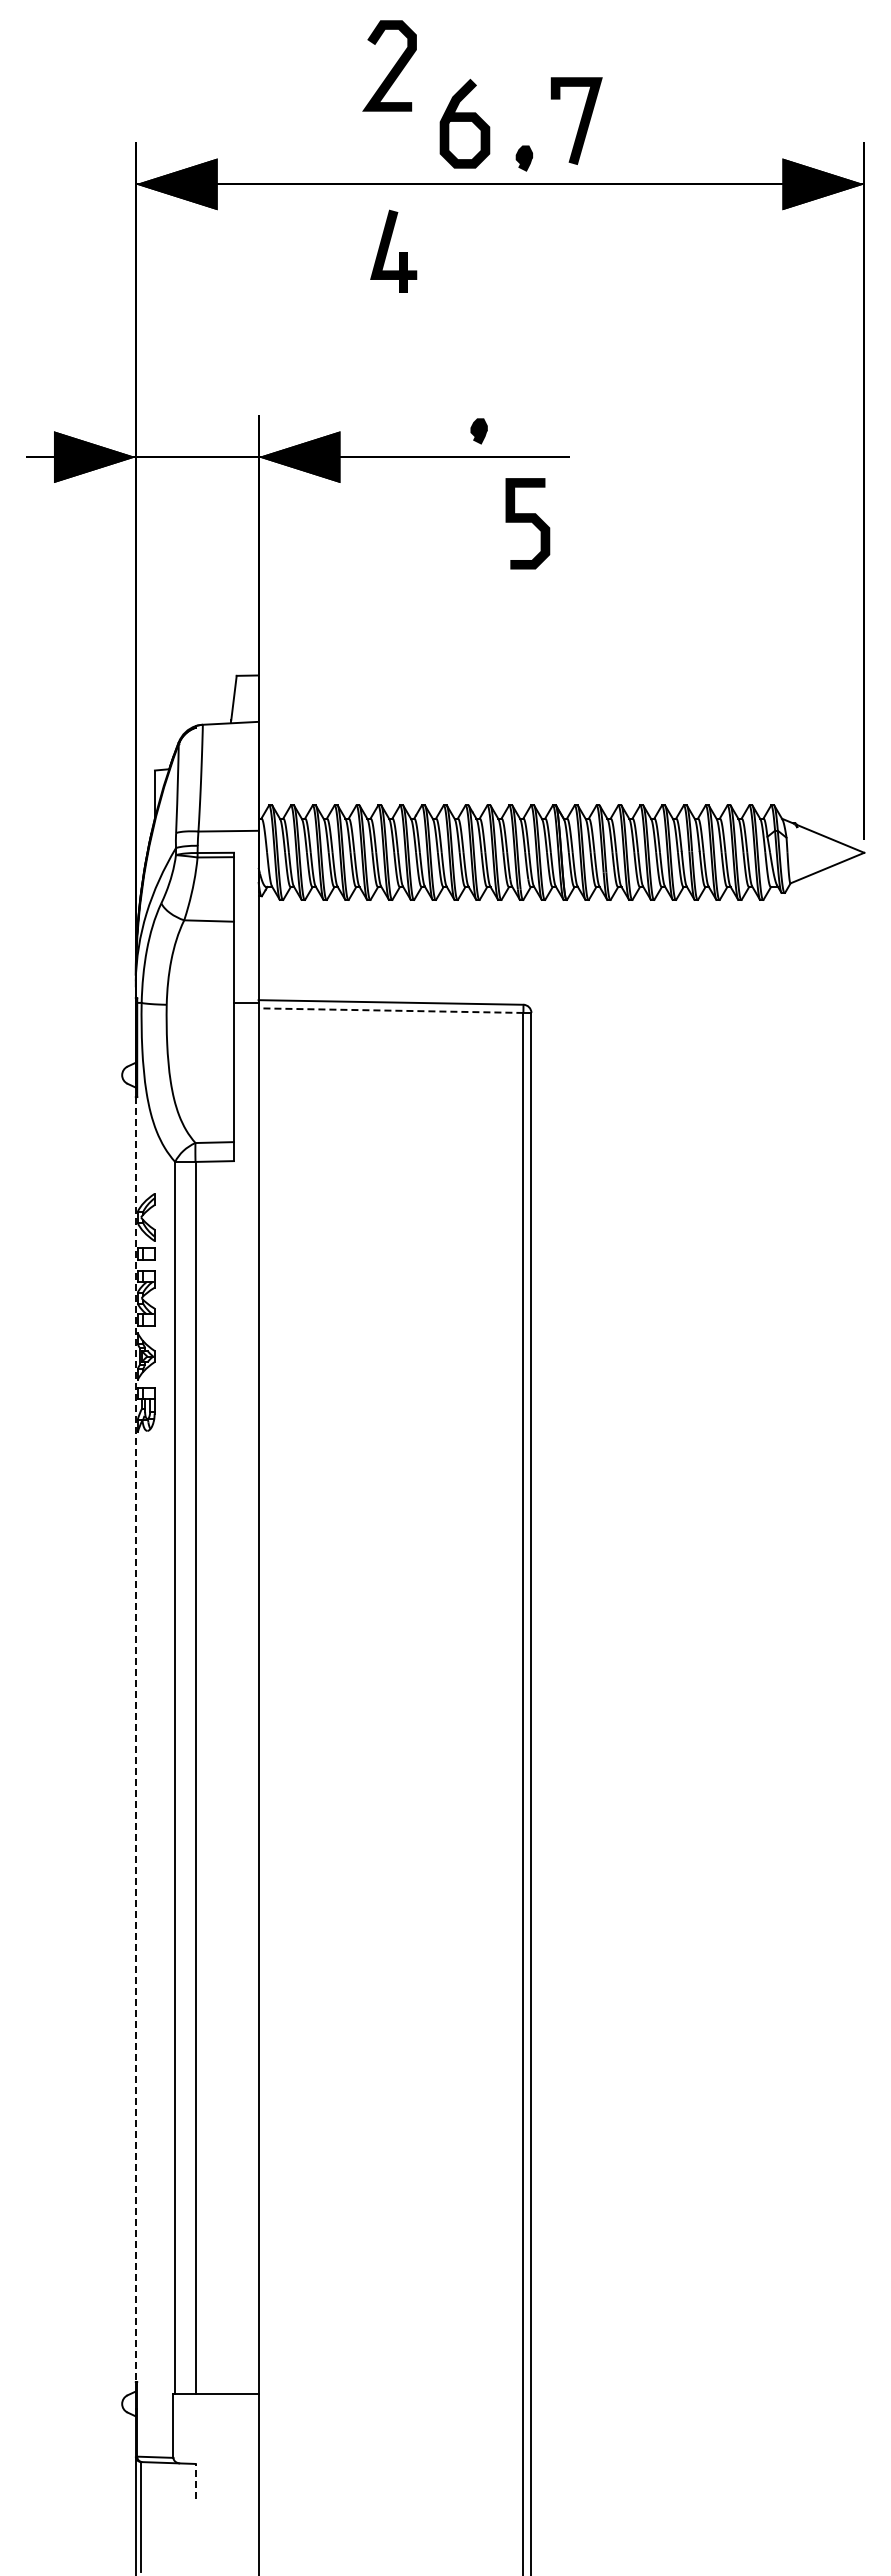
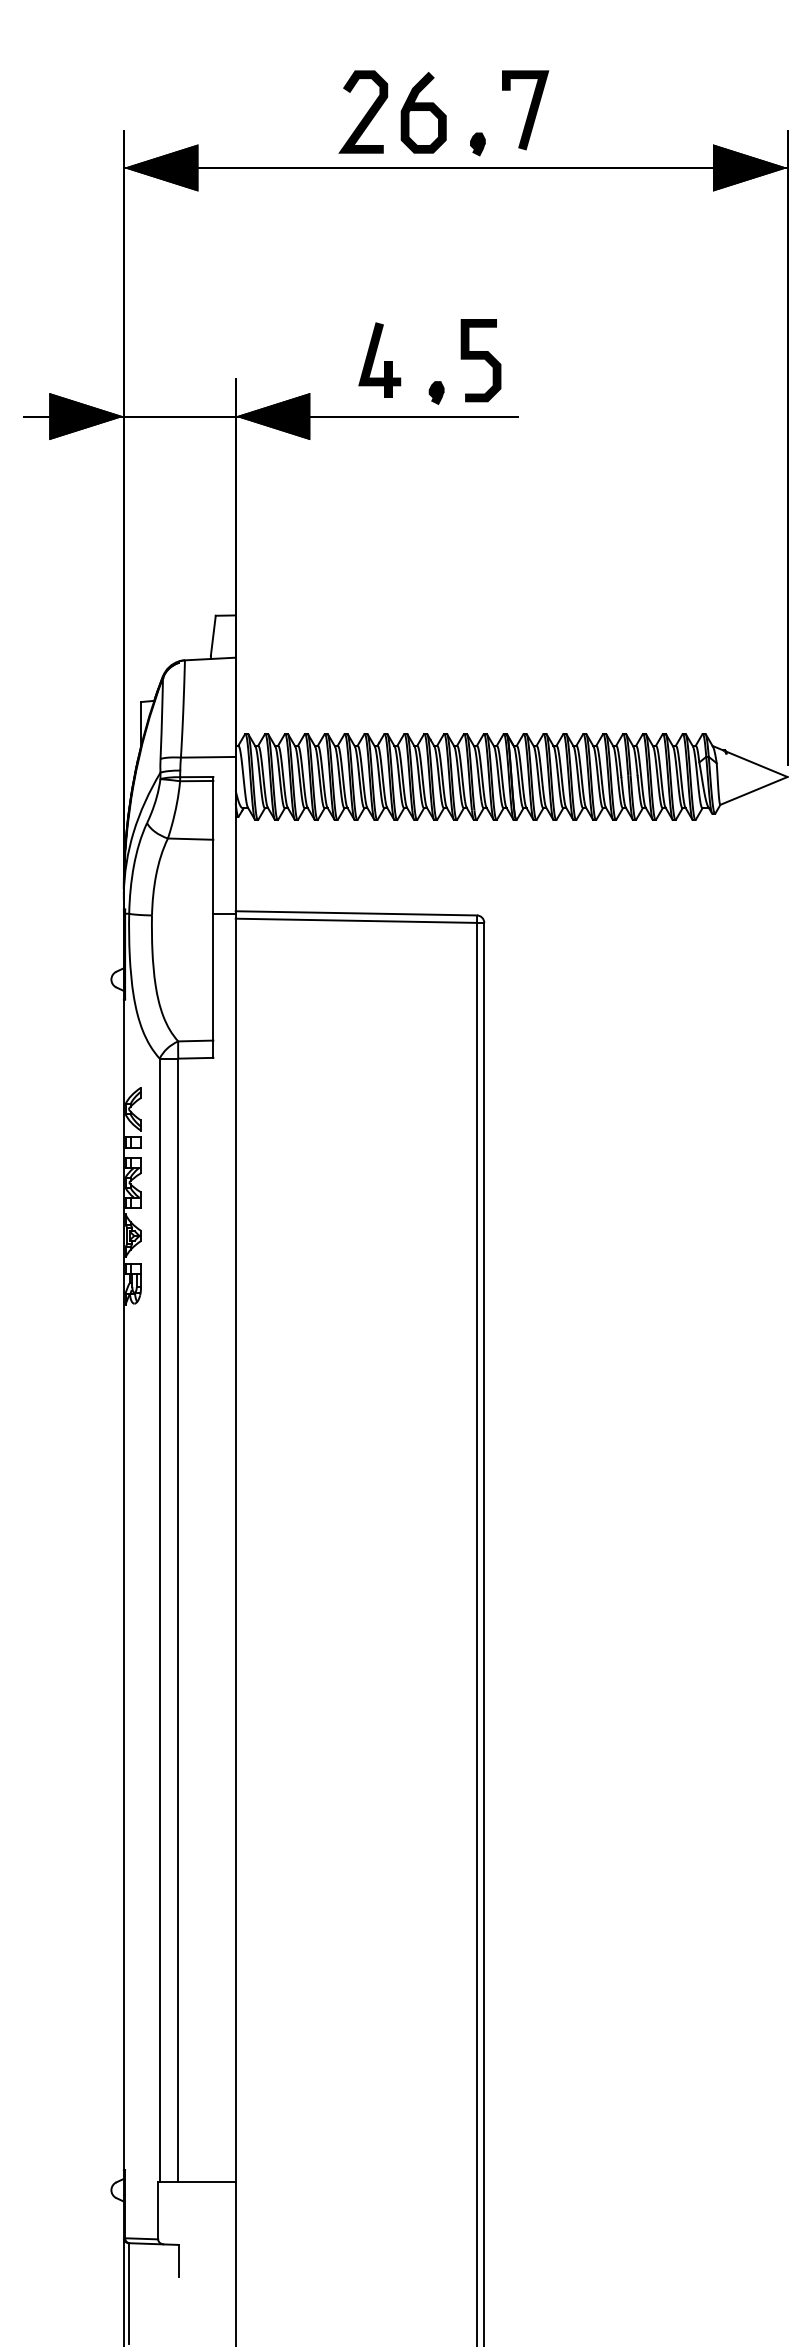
curve: (393, 66) -> (366, 112), moved
part: (393, 250) -> (379, 359), moved
curve: (527, 522) -> (480, 359), moved
line: (390, 1010) -> (355, 920), dashed -> solid
line: (135, 1740) -> (123, 1585), dashed -> solid
line: (195, 2480) -> (178, 2259), dashed -> solid

